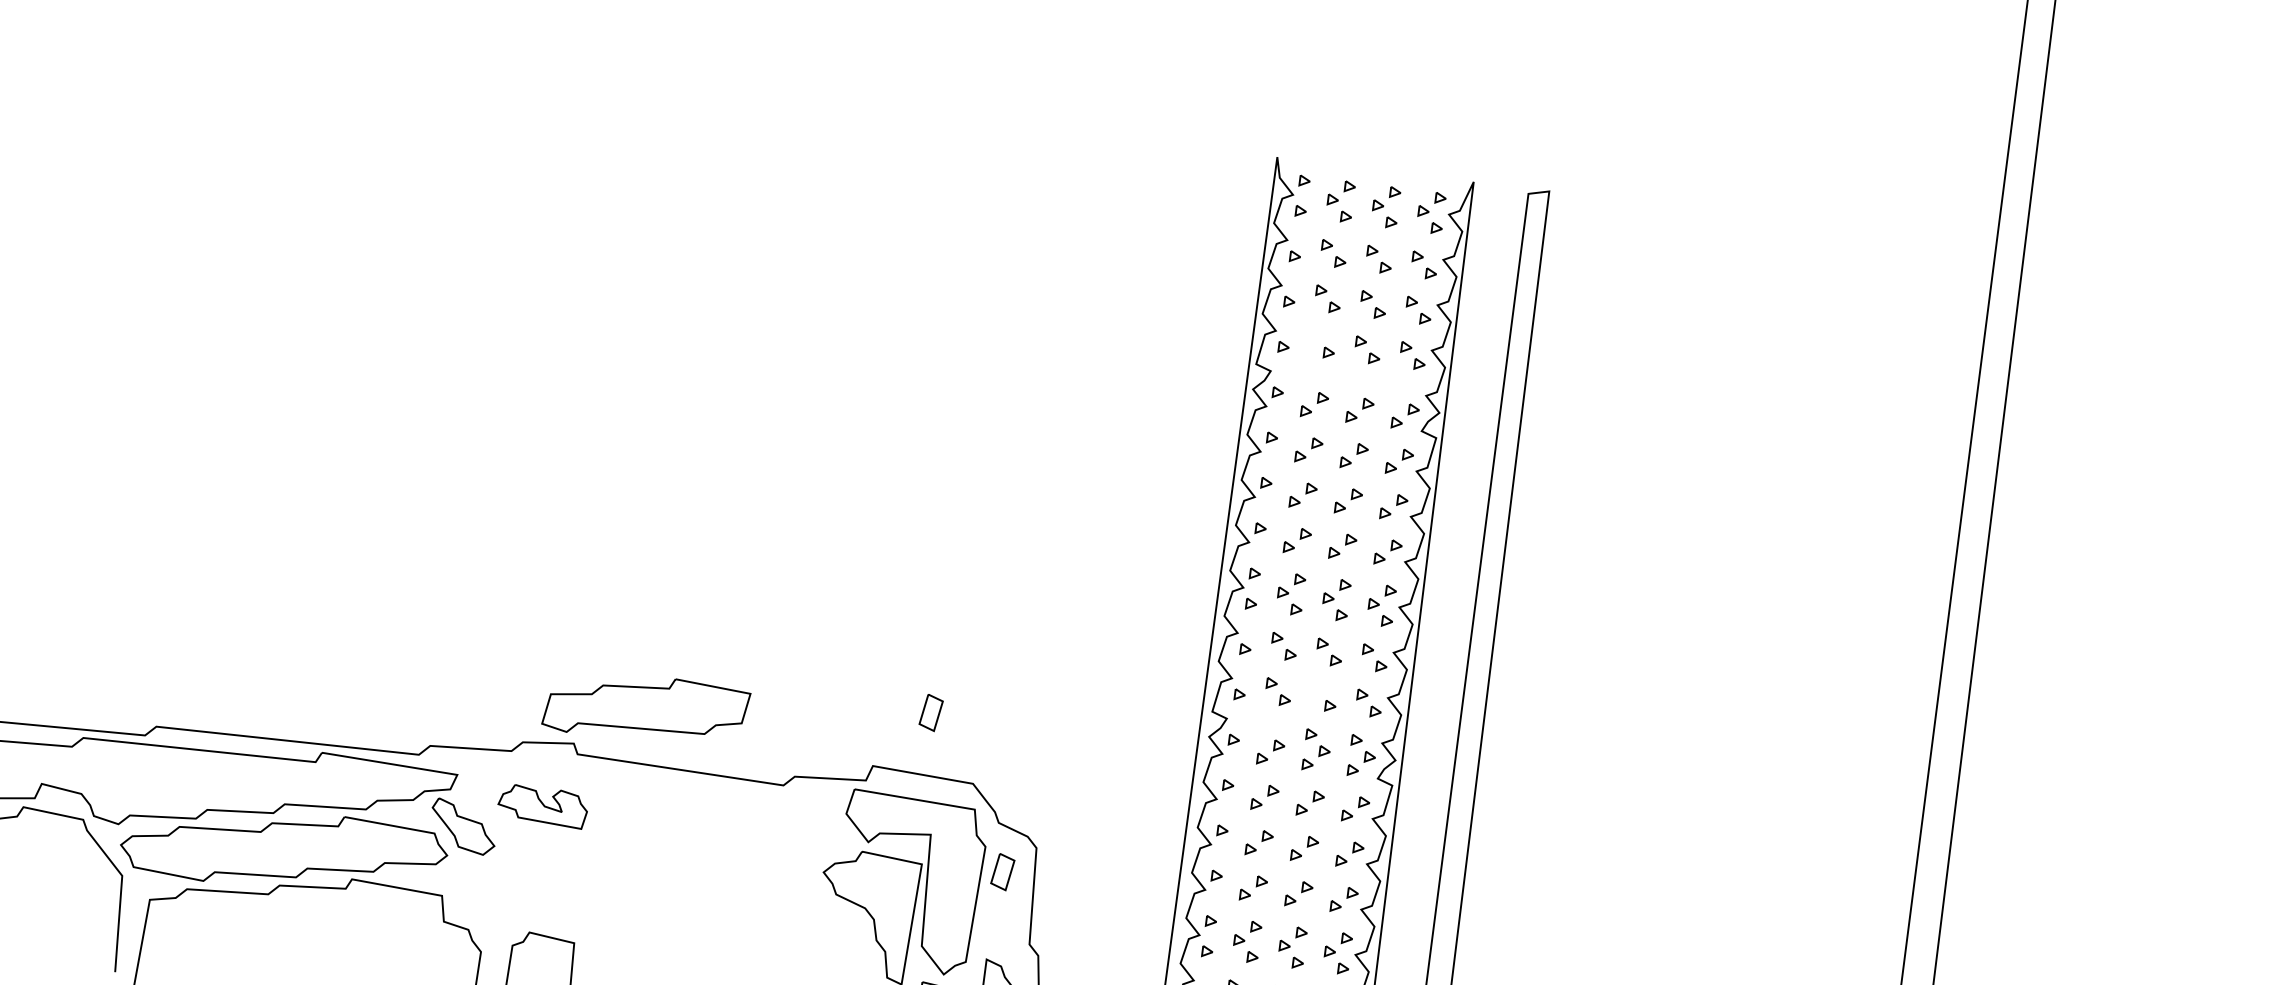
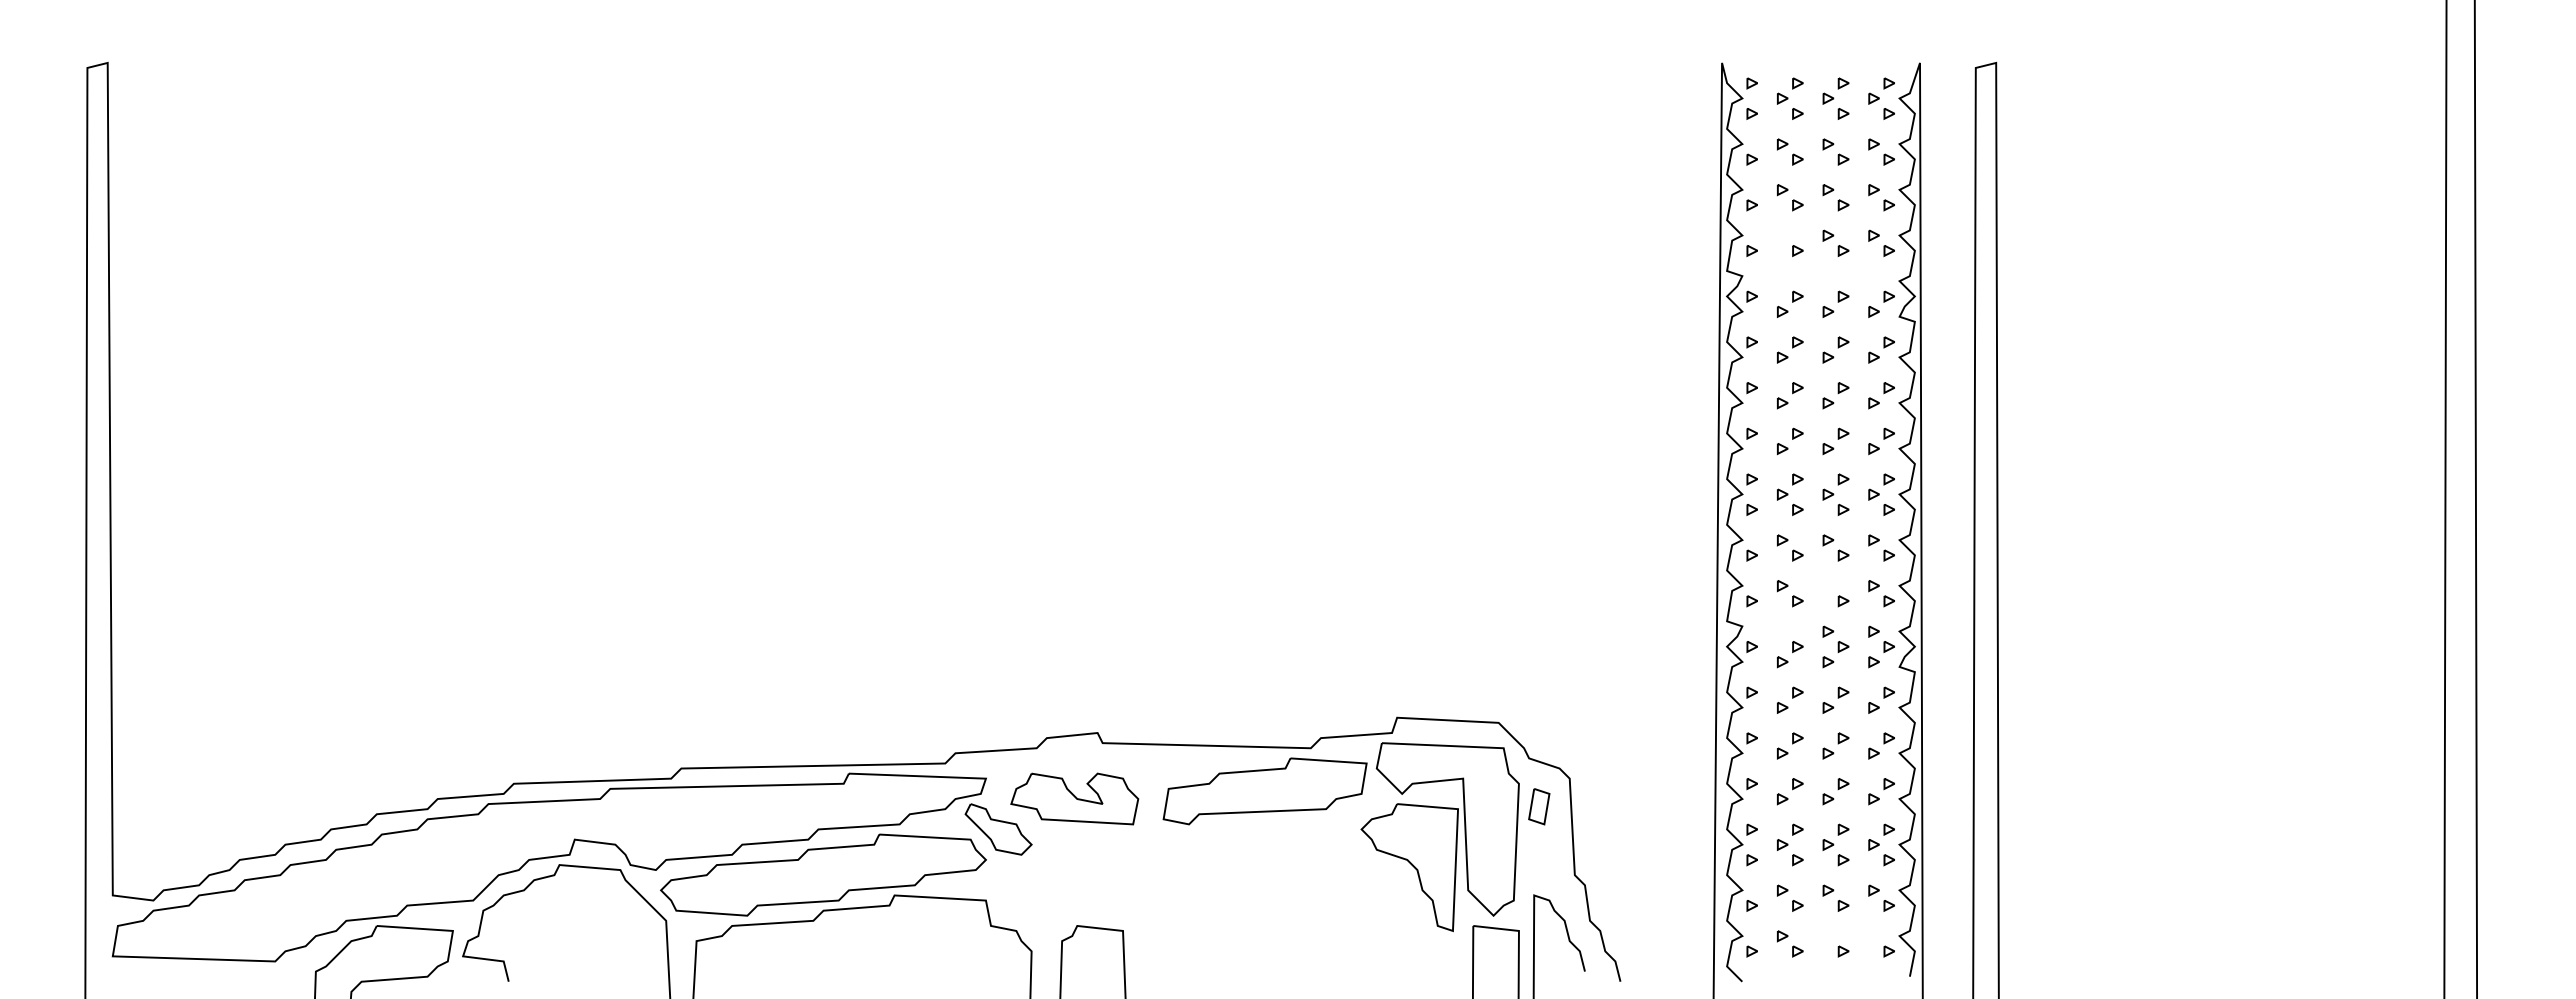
part: (645, 708) -> (1264, 791), moved
part: (931, 712) -> (1448, 657), removed
part: (542, 805) -> (1074, 798), size x1.43

